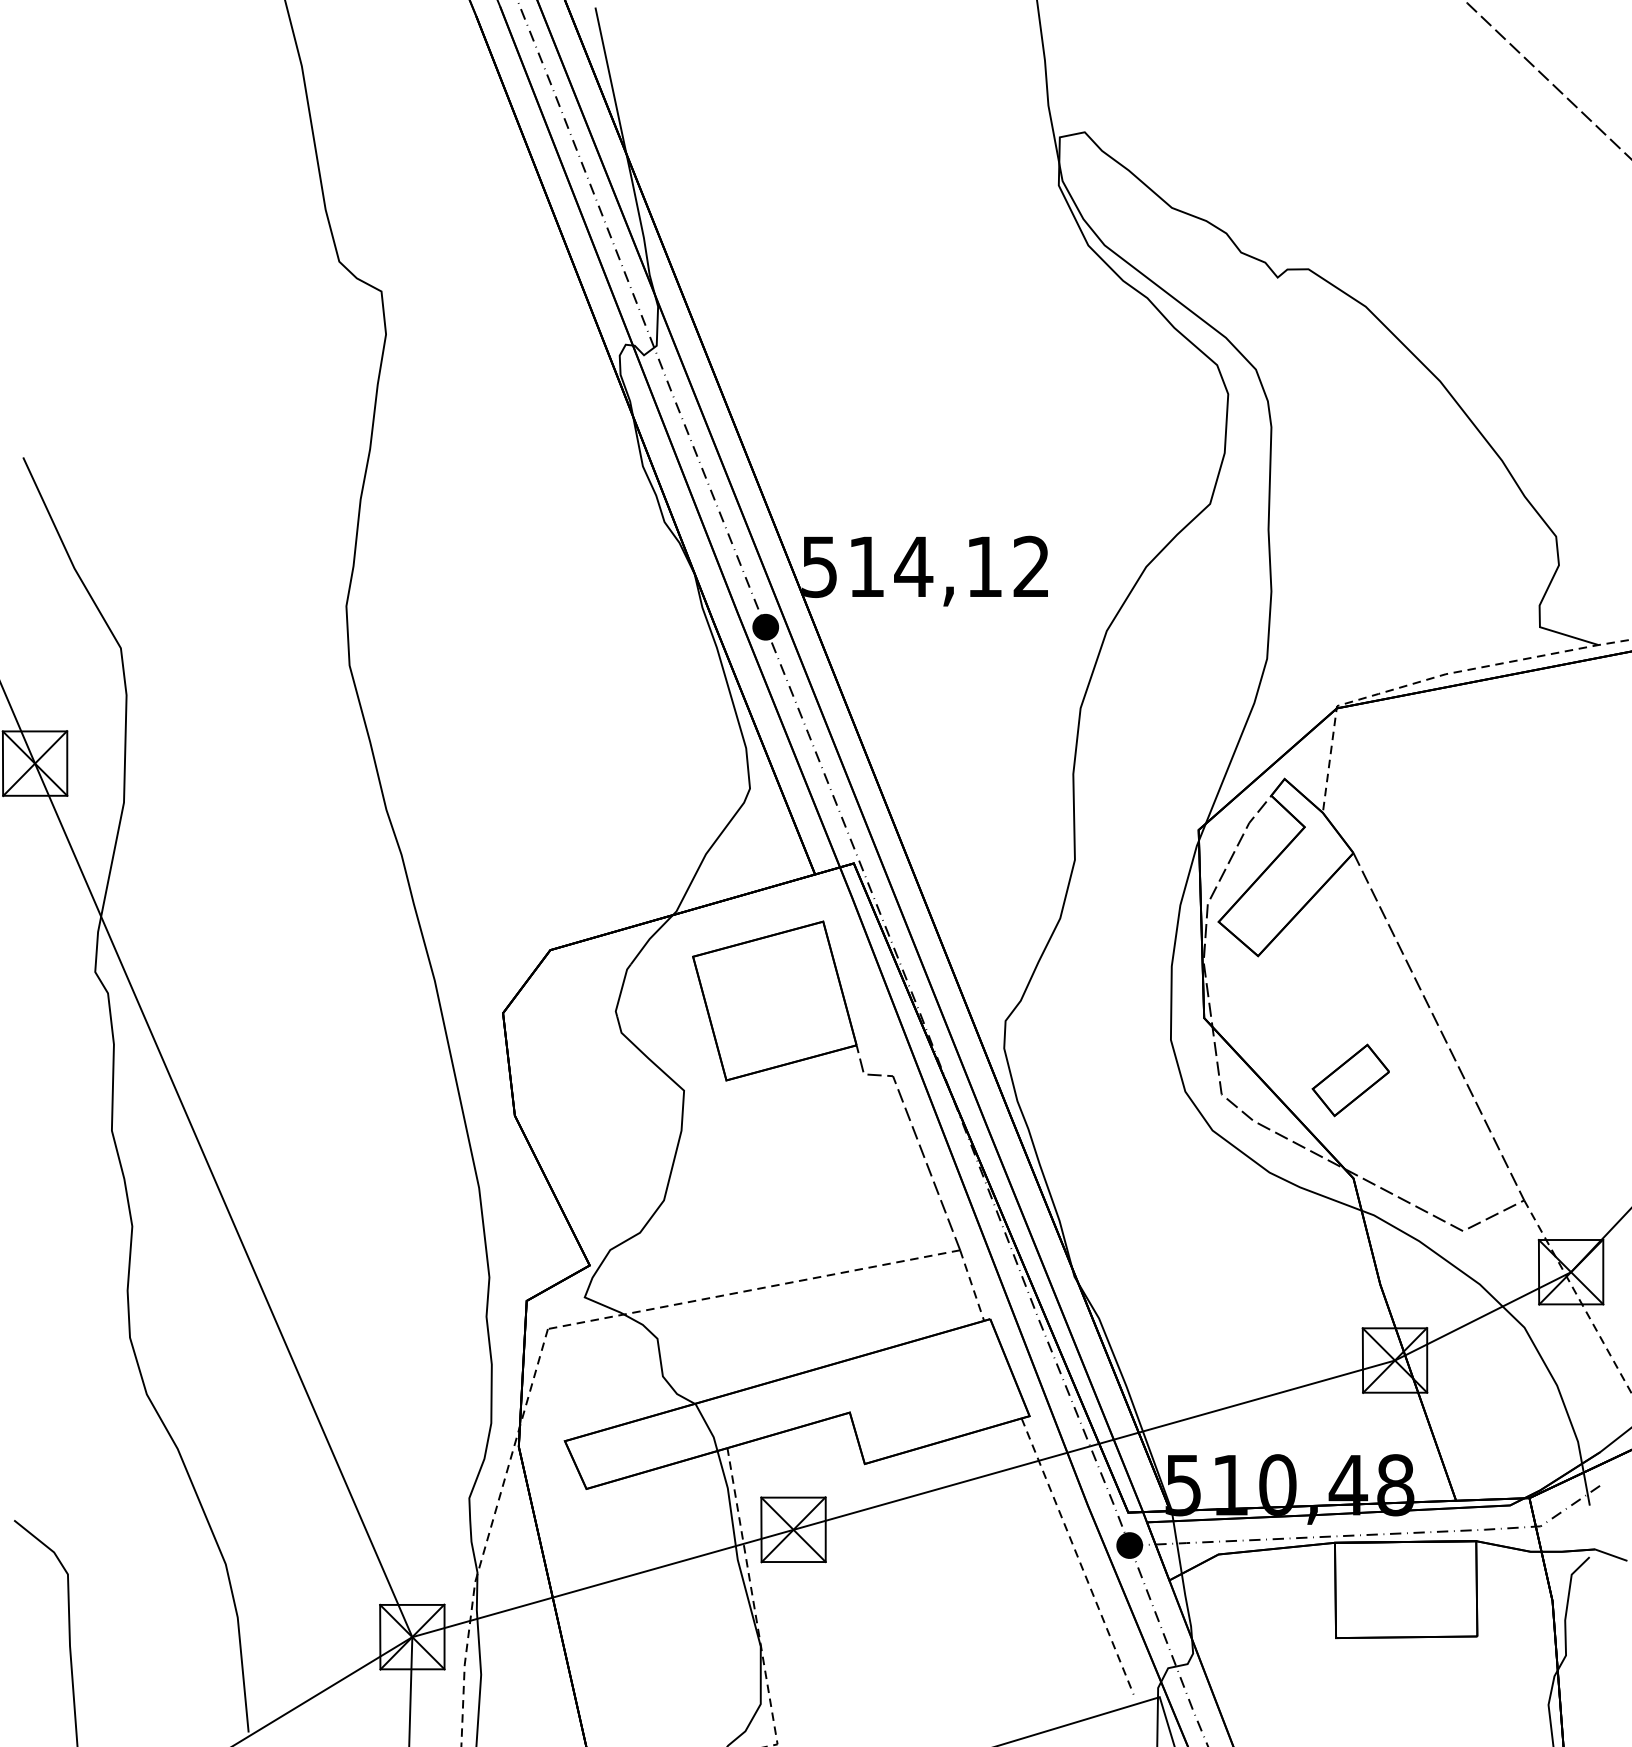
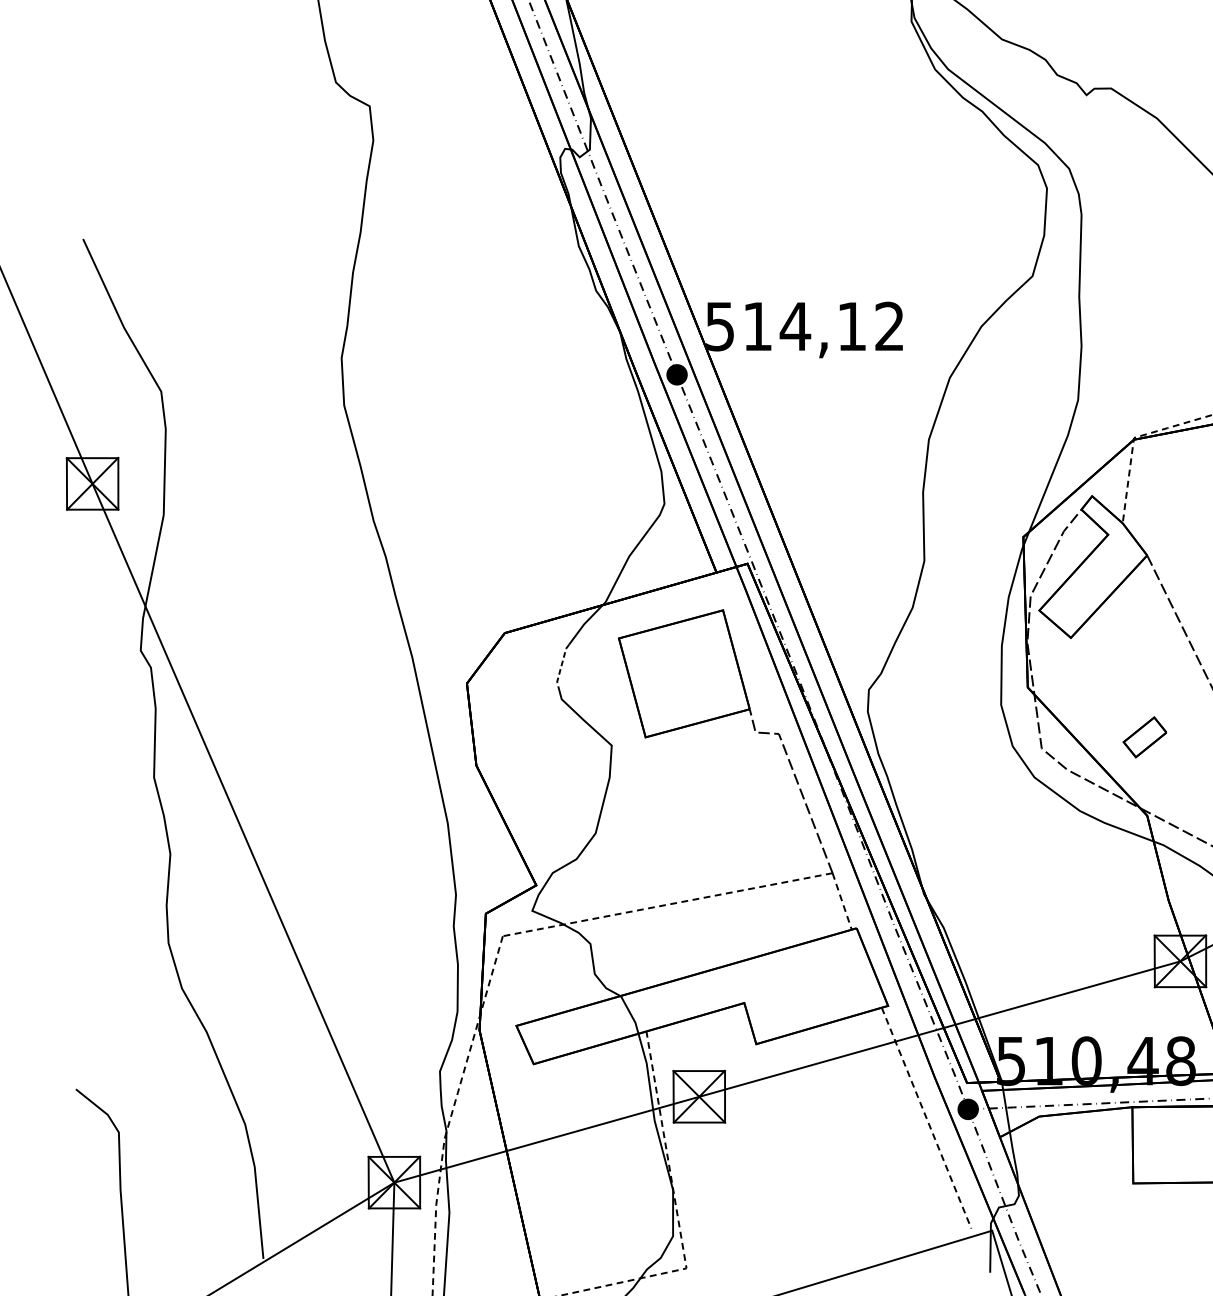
line: (621, 990) -> (561, 665), solid -> dashed
part: (1350, 1080) -> (1144, 737), size x0.7

